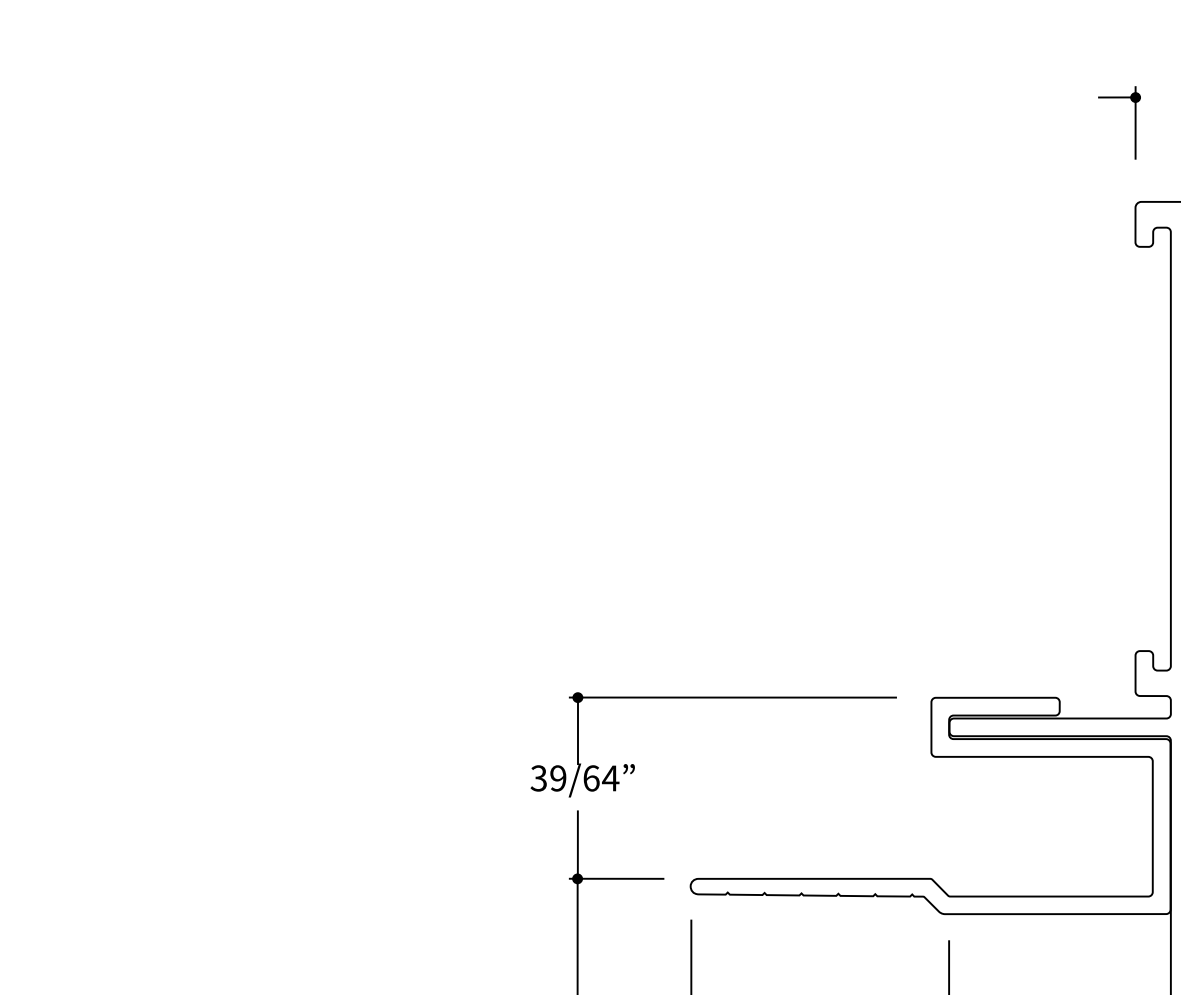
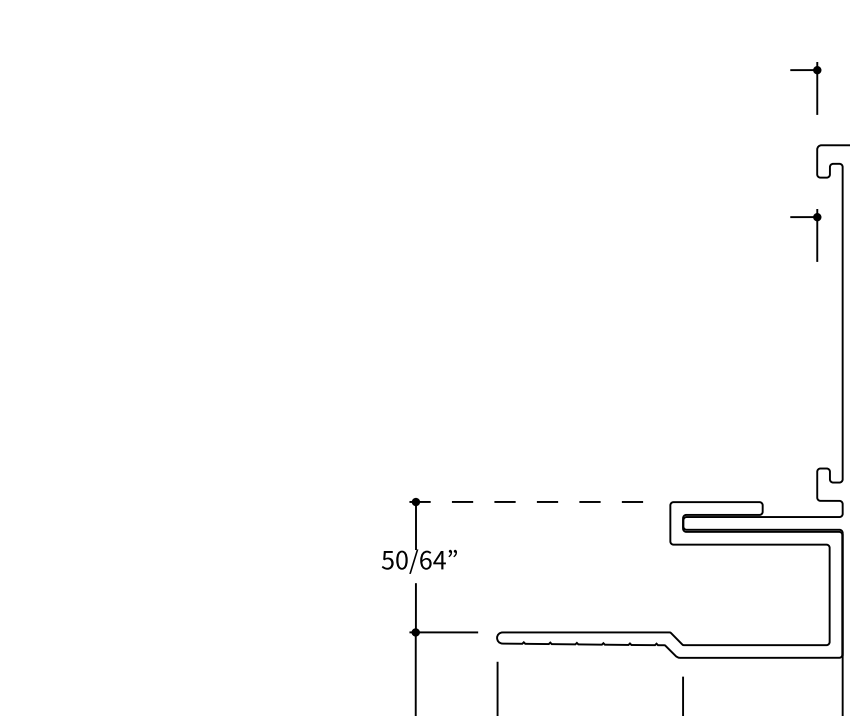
part: (1134, 327) -> (816, 235), added
line: (732, 696) -> (527, 501), solid -> dashed
text: (548, 777) -> (394, 559), 39/64 -> 50/64

